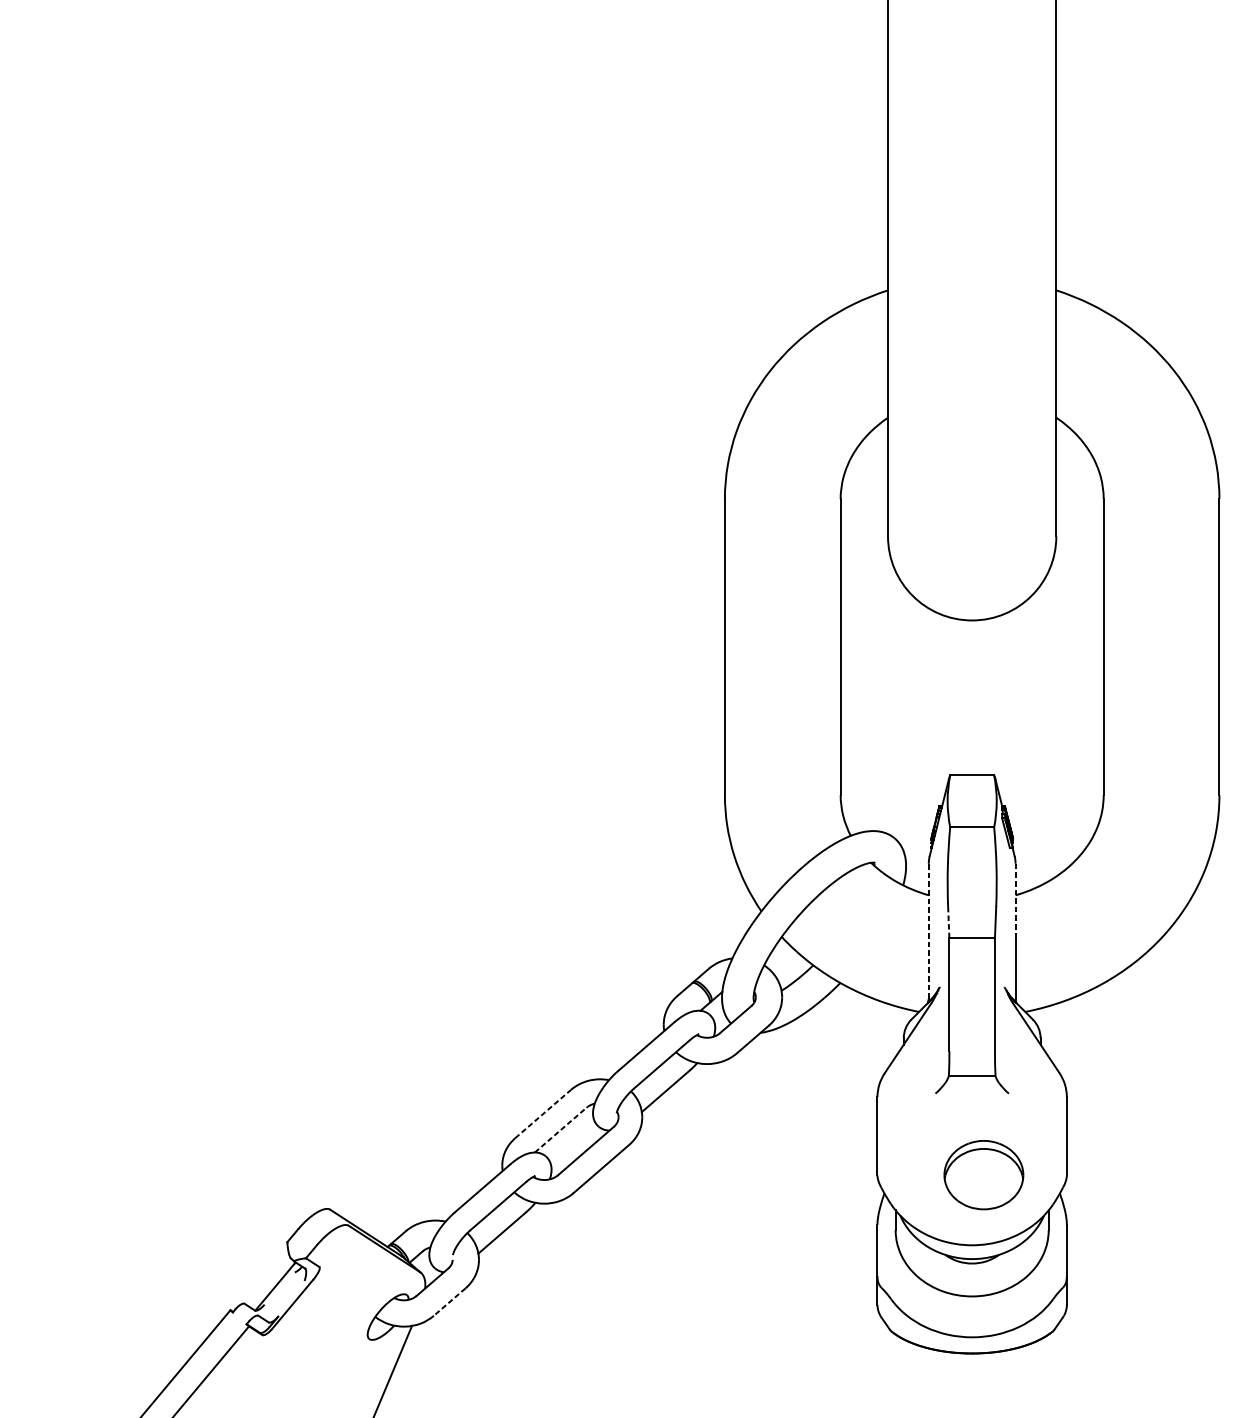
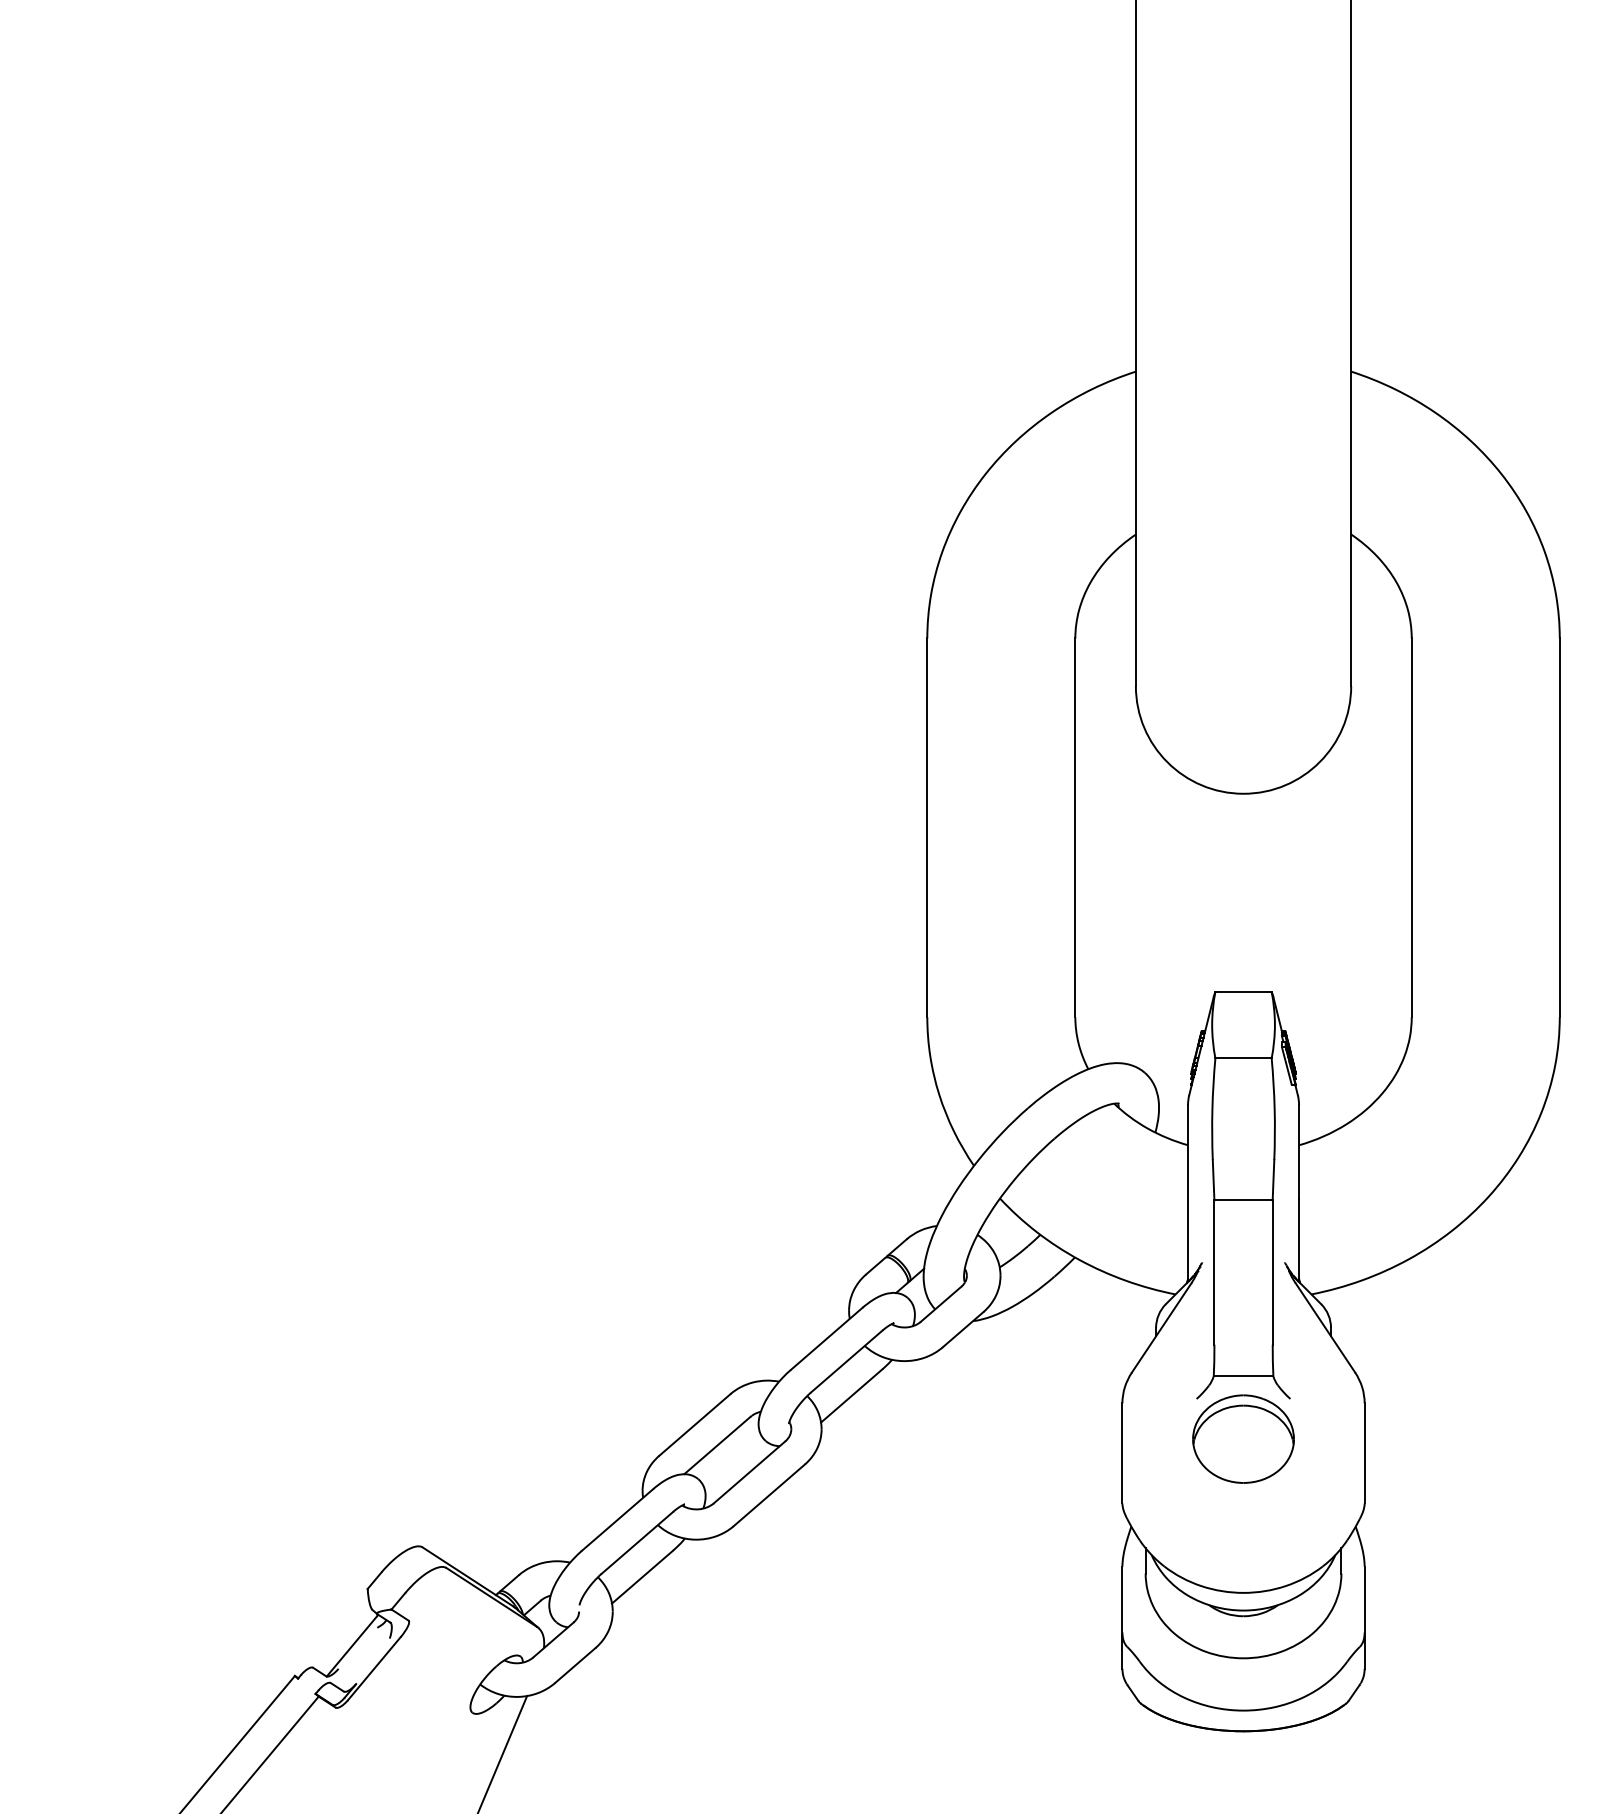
line: (1015, 900) -> (1299, 1152), dashed -> solid
line: (948, 922) -> (1213, 1180), dashed -> solid
line: (929, 930) -> (1188, 1190), dashed -> solid
line: (543, 1113) -> (695, 1424), dashed -> solid
line: (560, 1130) -> (717, 1445), dashed -> solid
part: (983, 1174) -> (1243, 1438), moved
line: (449, 1302) -> (575, 1665), dashed -> solid

